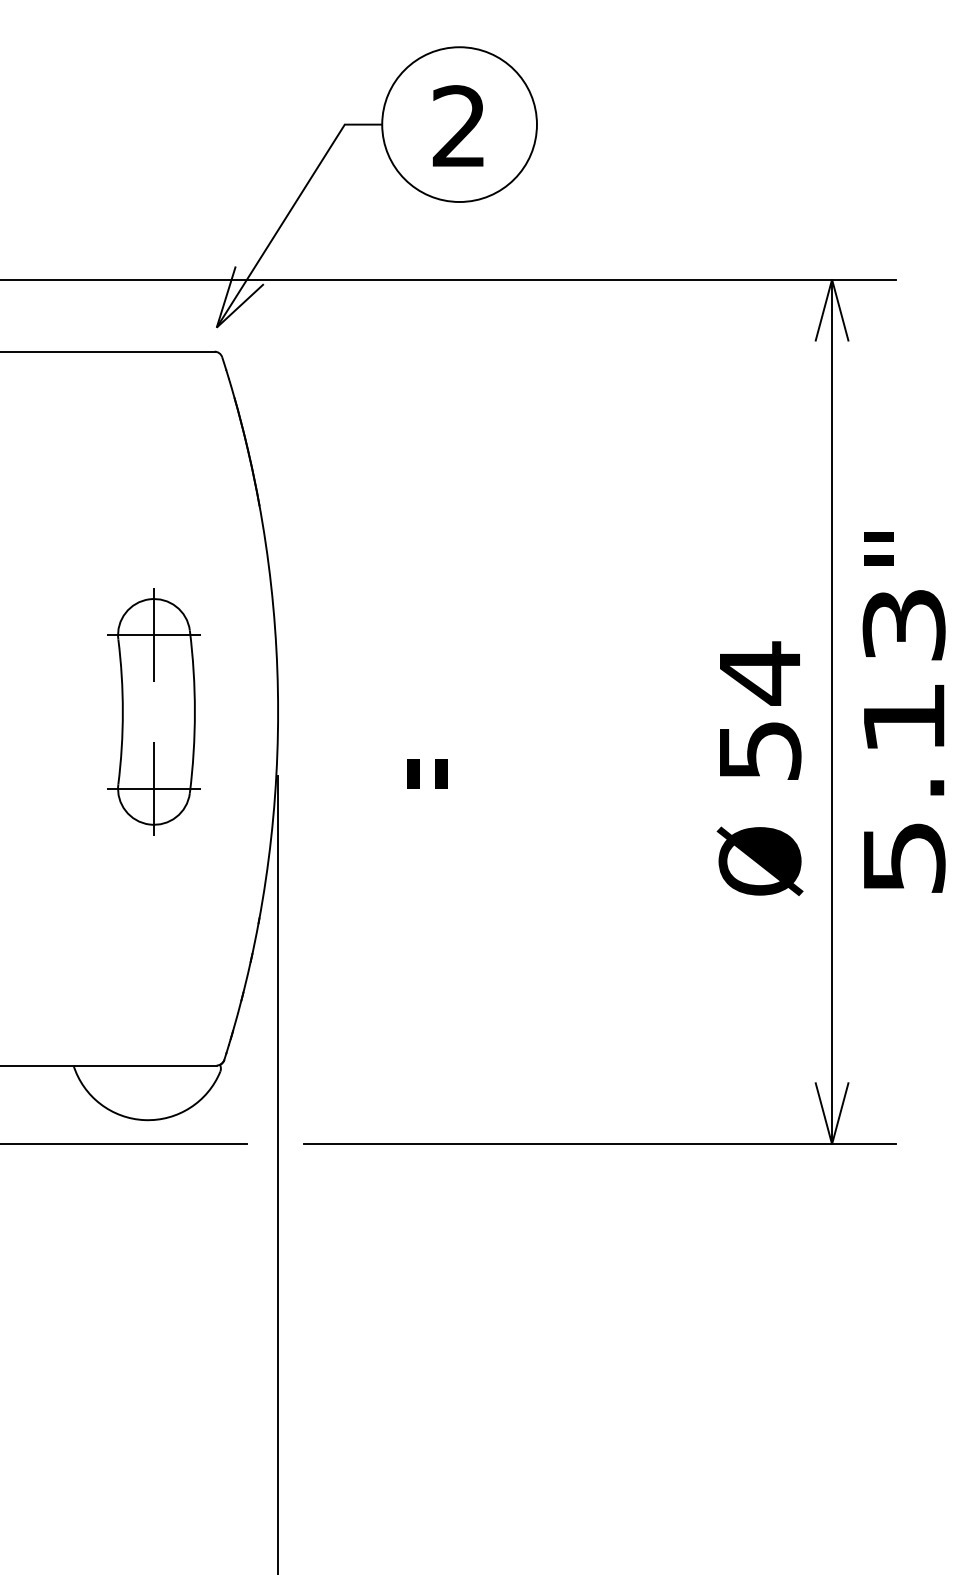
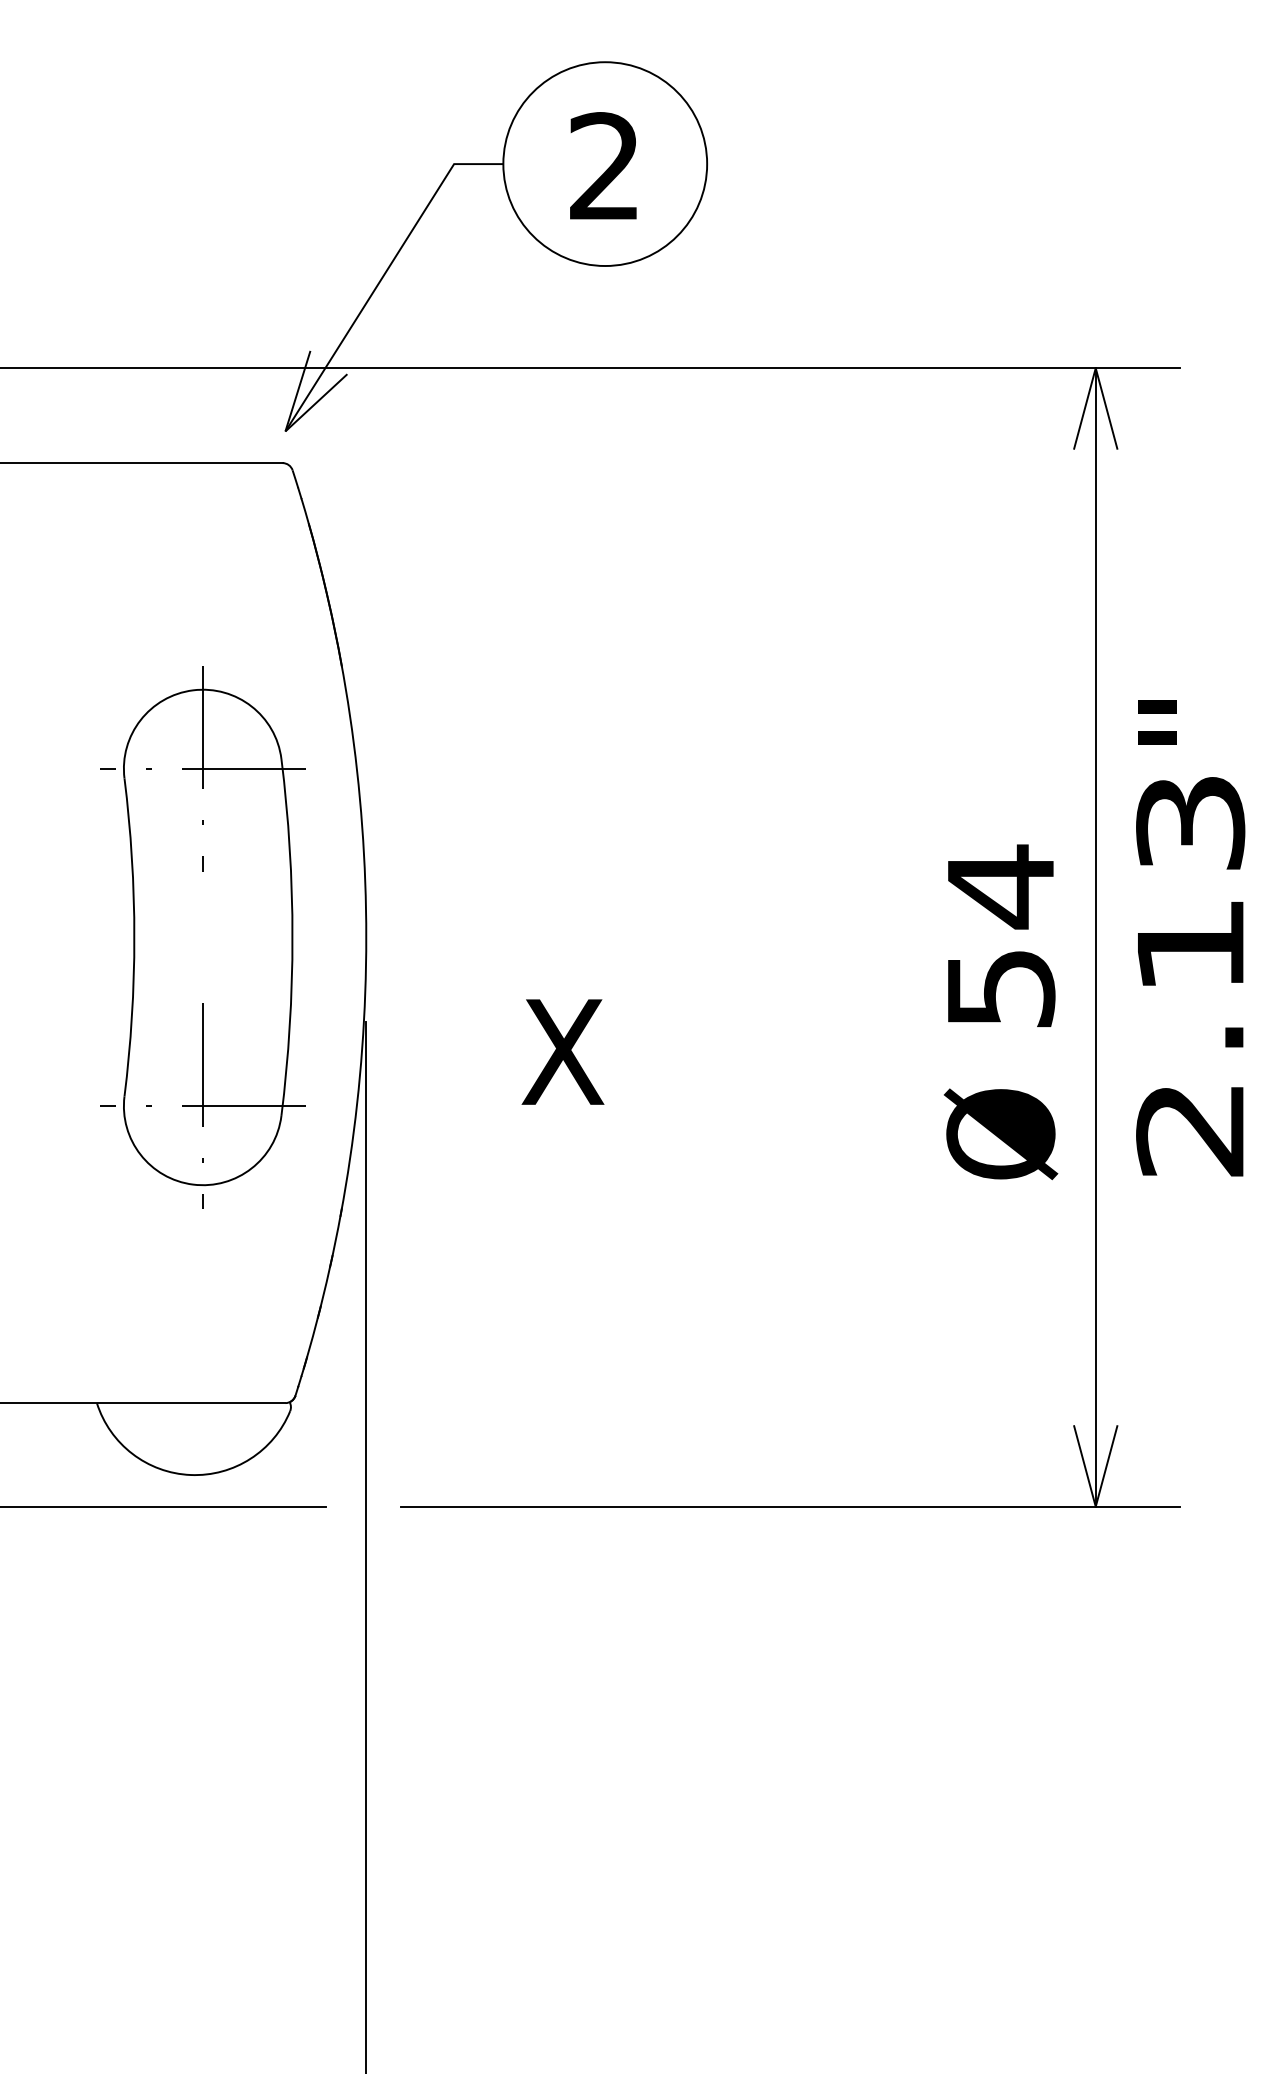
part: (153, 711) -> (202, 937), size x1.67
text: (427, 798) -> (562, 1051), " -> X
text: (904, 858) -> (1190, 1130), 5.13 -> 2.13

